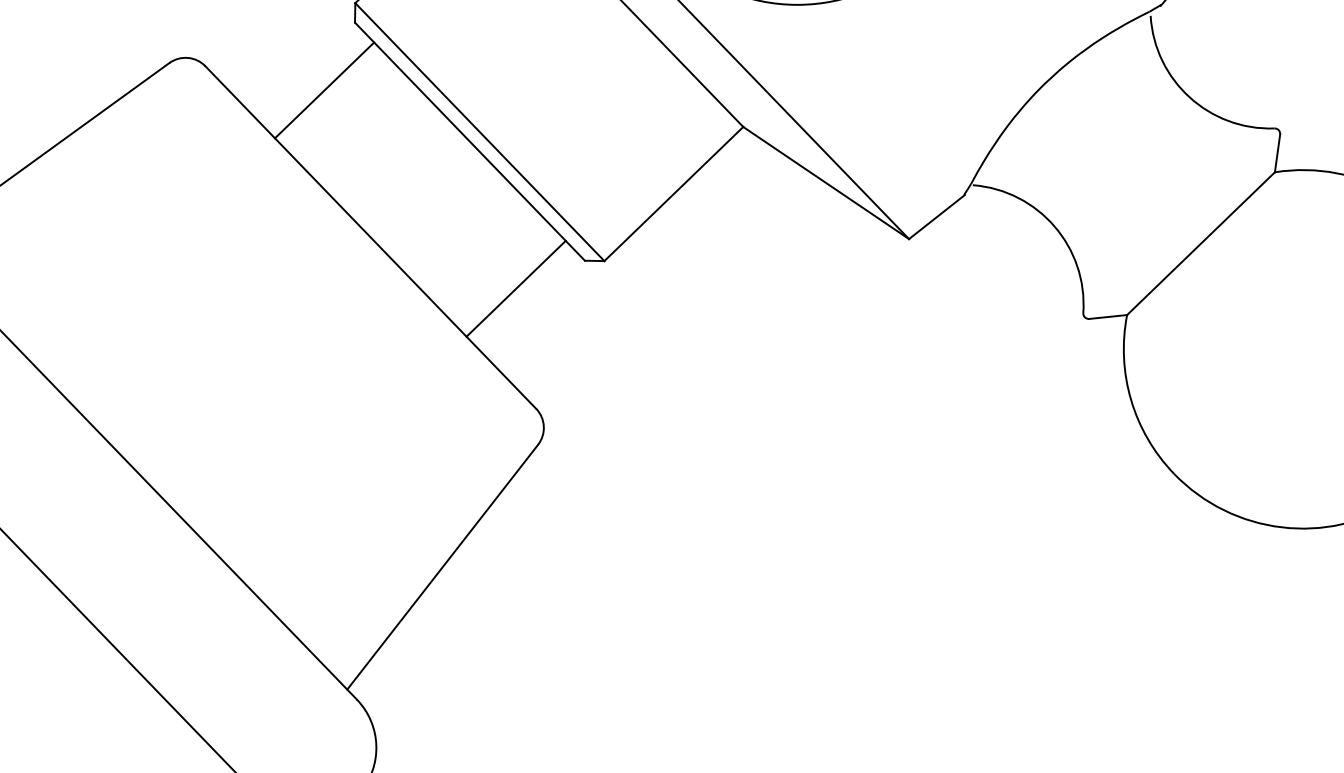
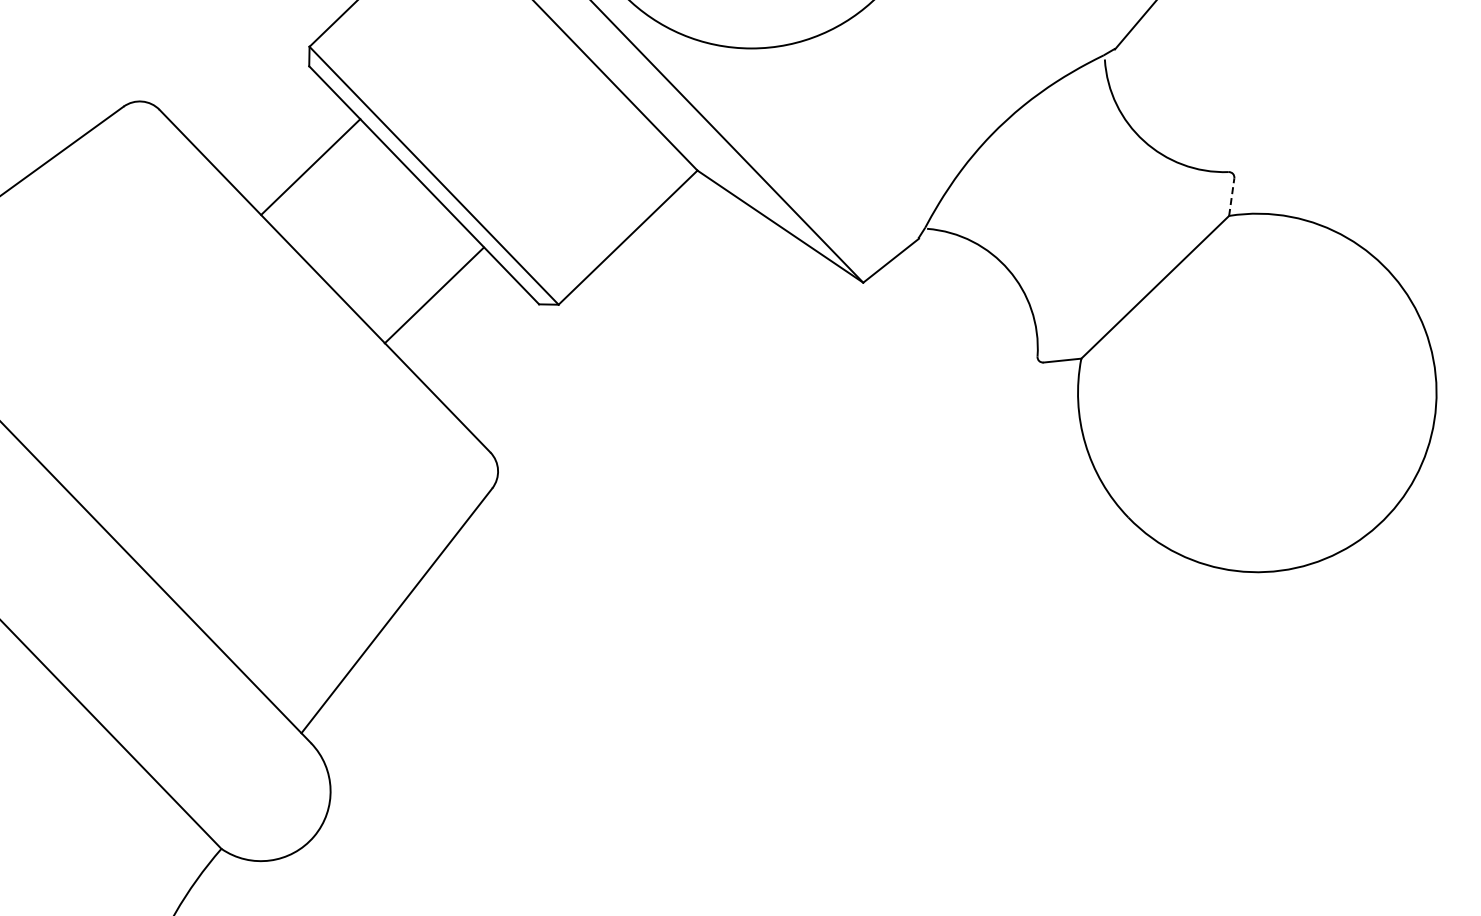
line: (324, 89) -> (310, 166), moved
line: (1277, 153) -> (1231, 197), solid -> dashed
line: (515, 288) -> (433, 295), moved

